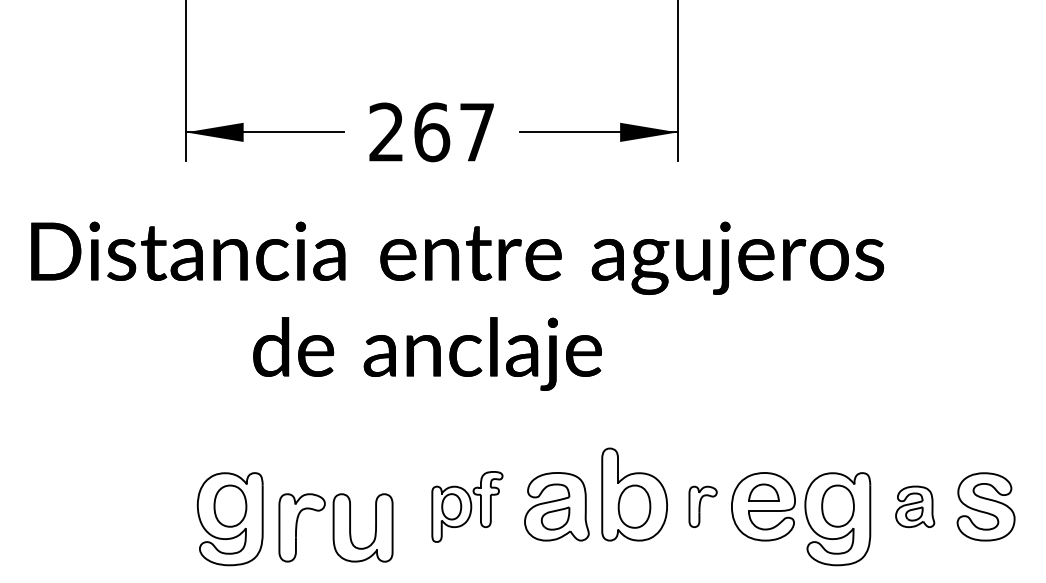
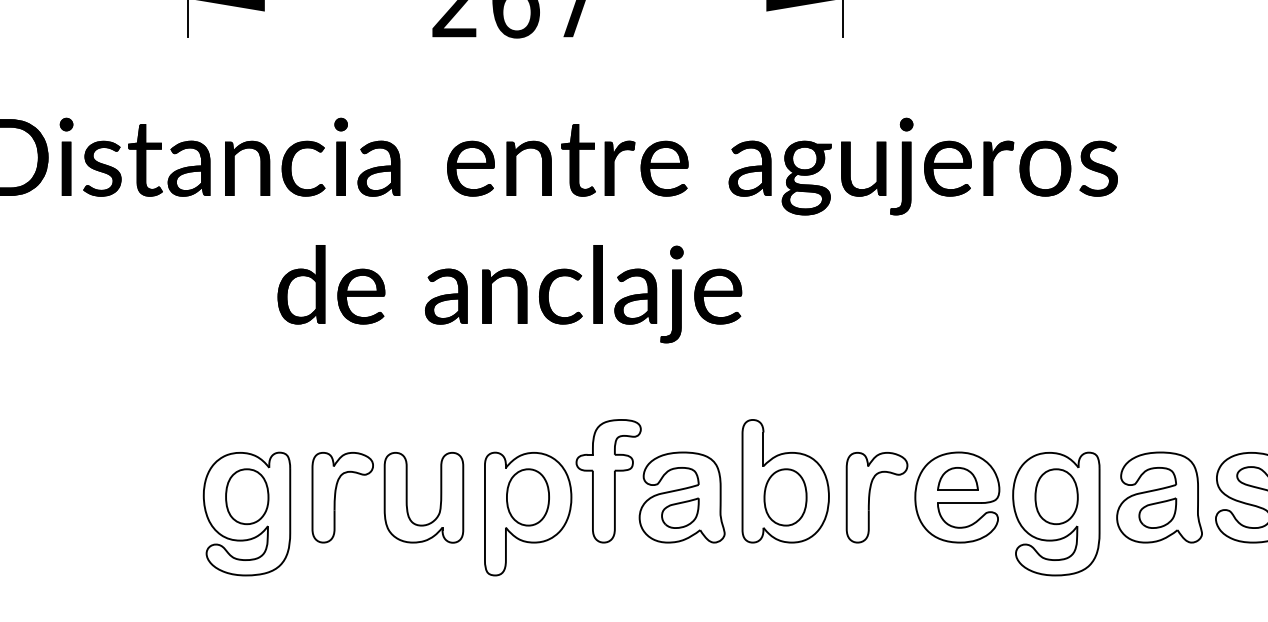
part: (467, 506) -> (563, 497), size x1.67
part: (702, 506) -> (876, 497), size x1.67
part: (914, 506) -> (1158, 497), size x1.67
part: (335, 527) -> (387, 497), moved

